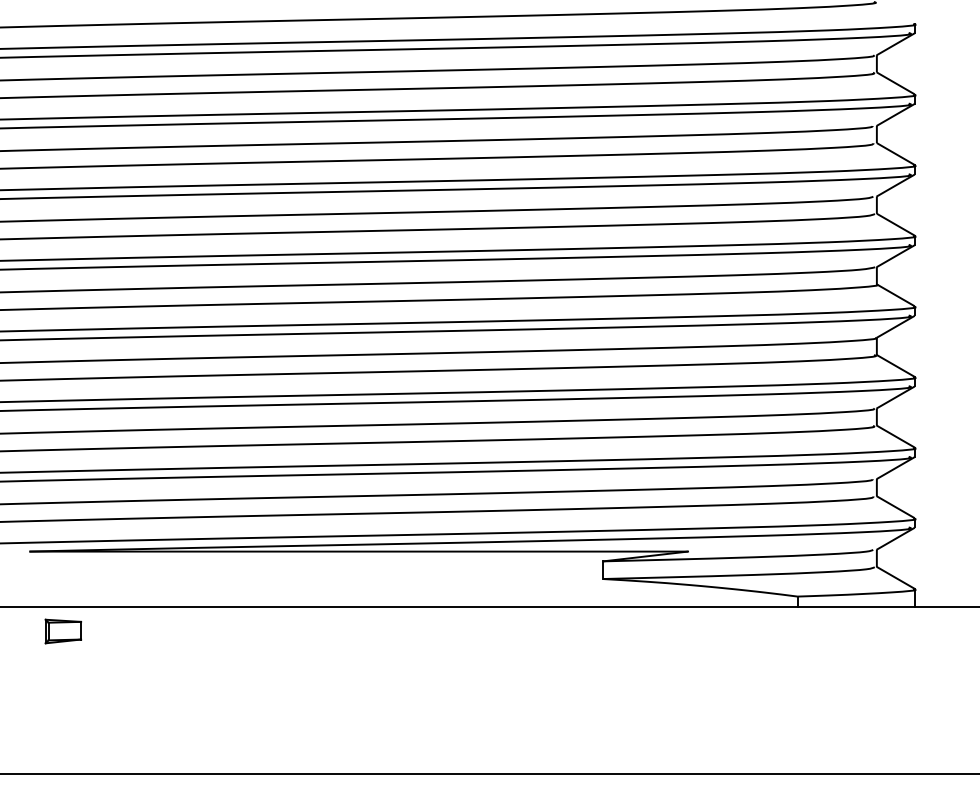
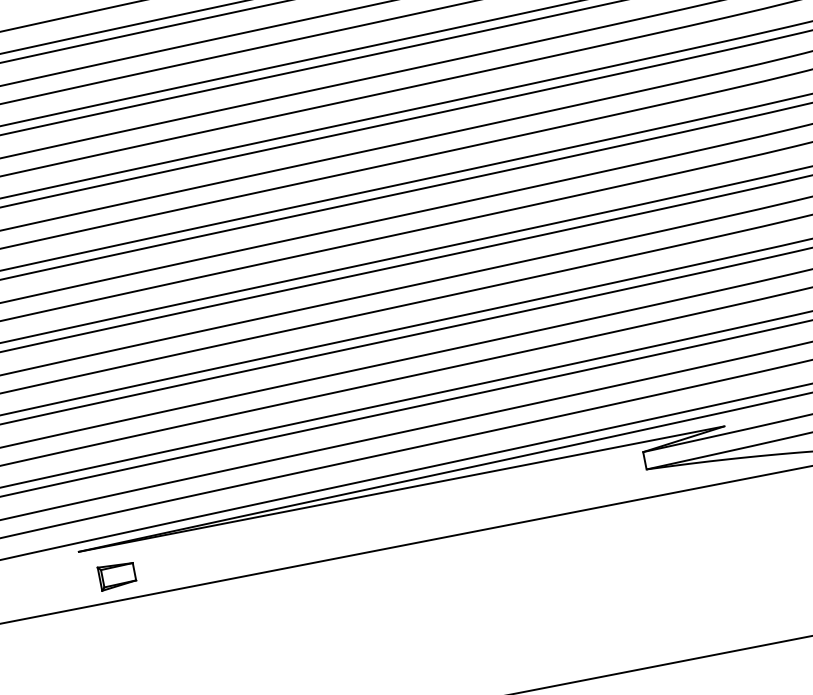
part: (63, 631) -> (117, 575), moved

